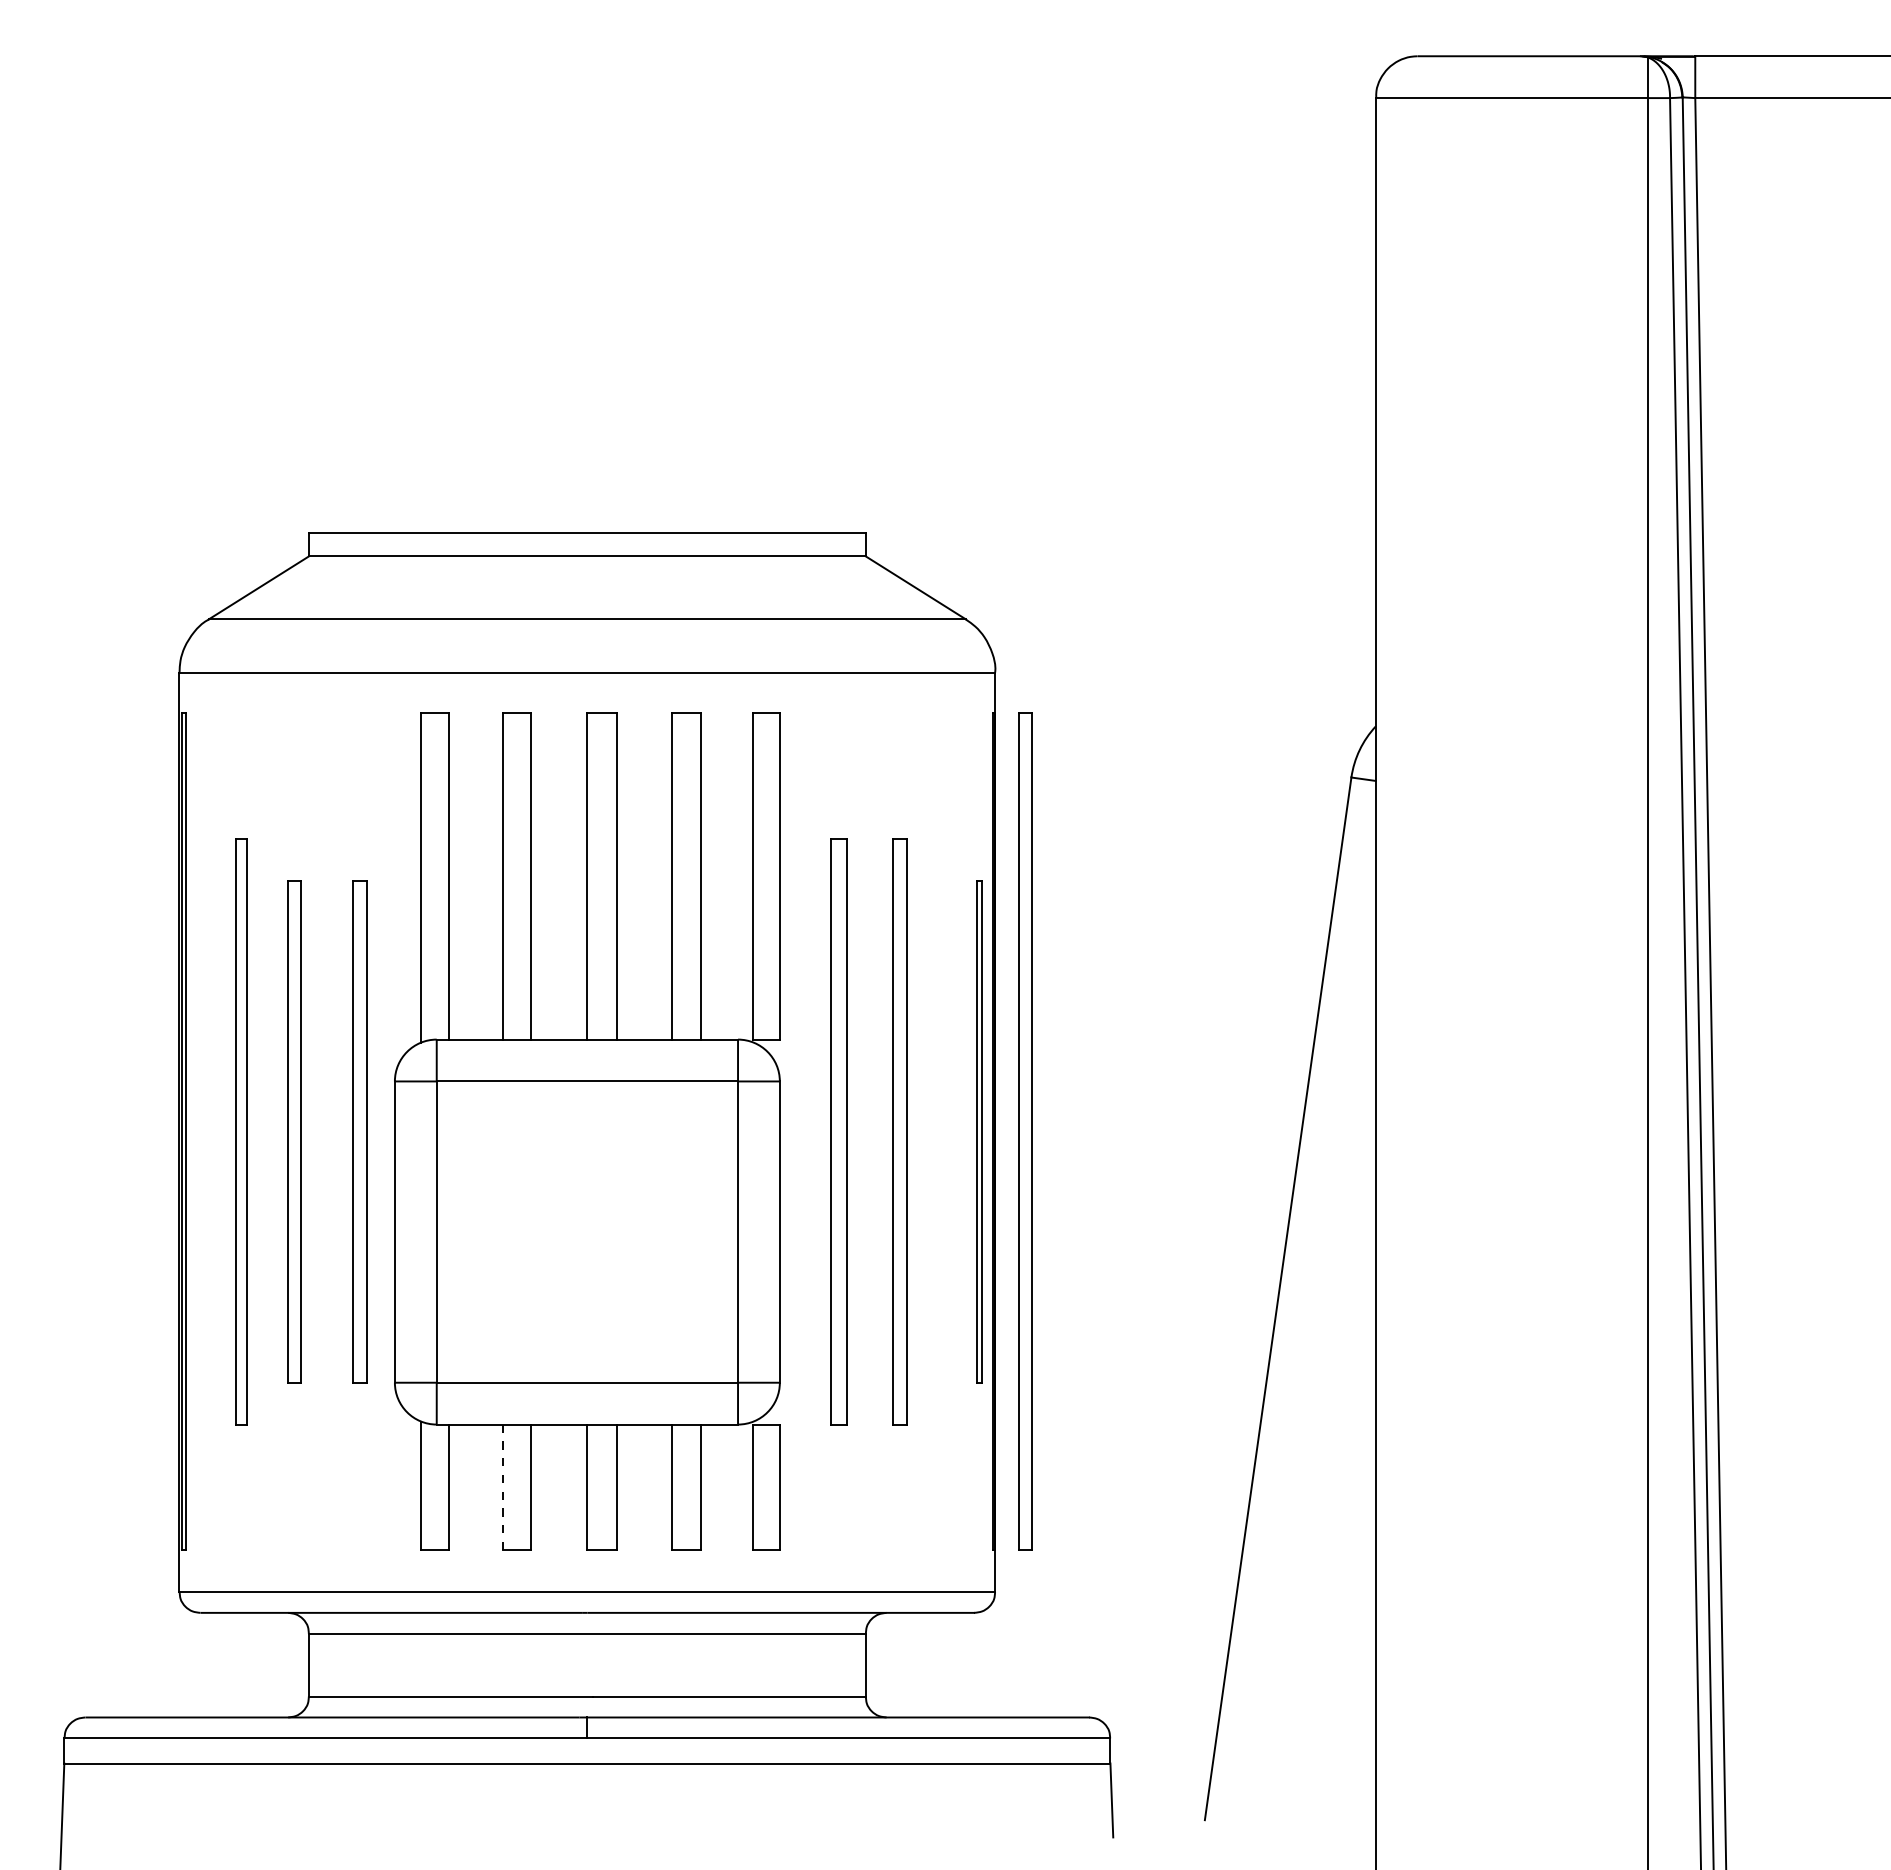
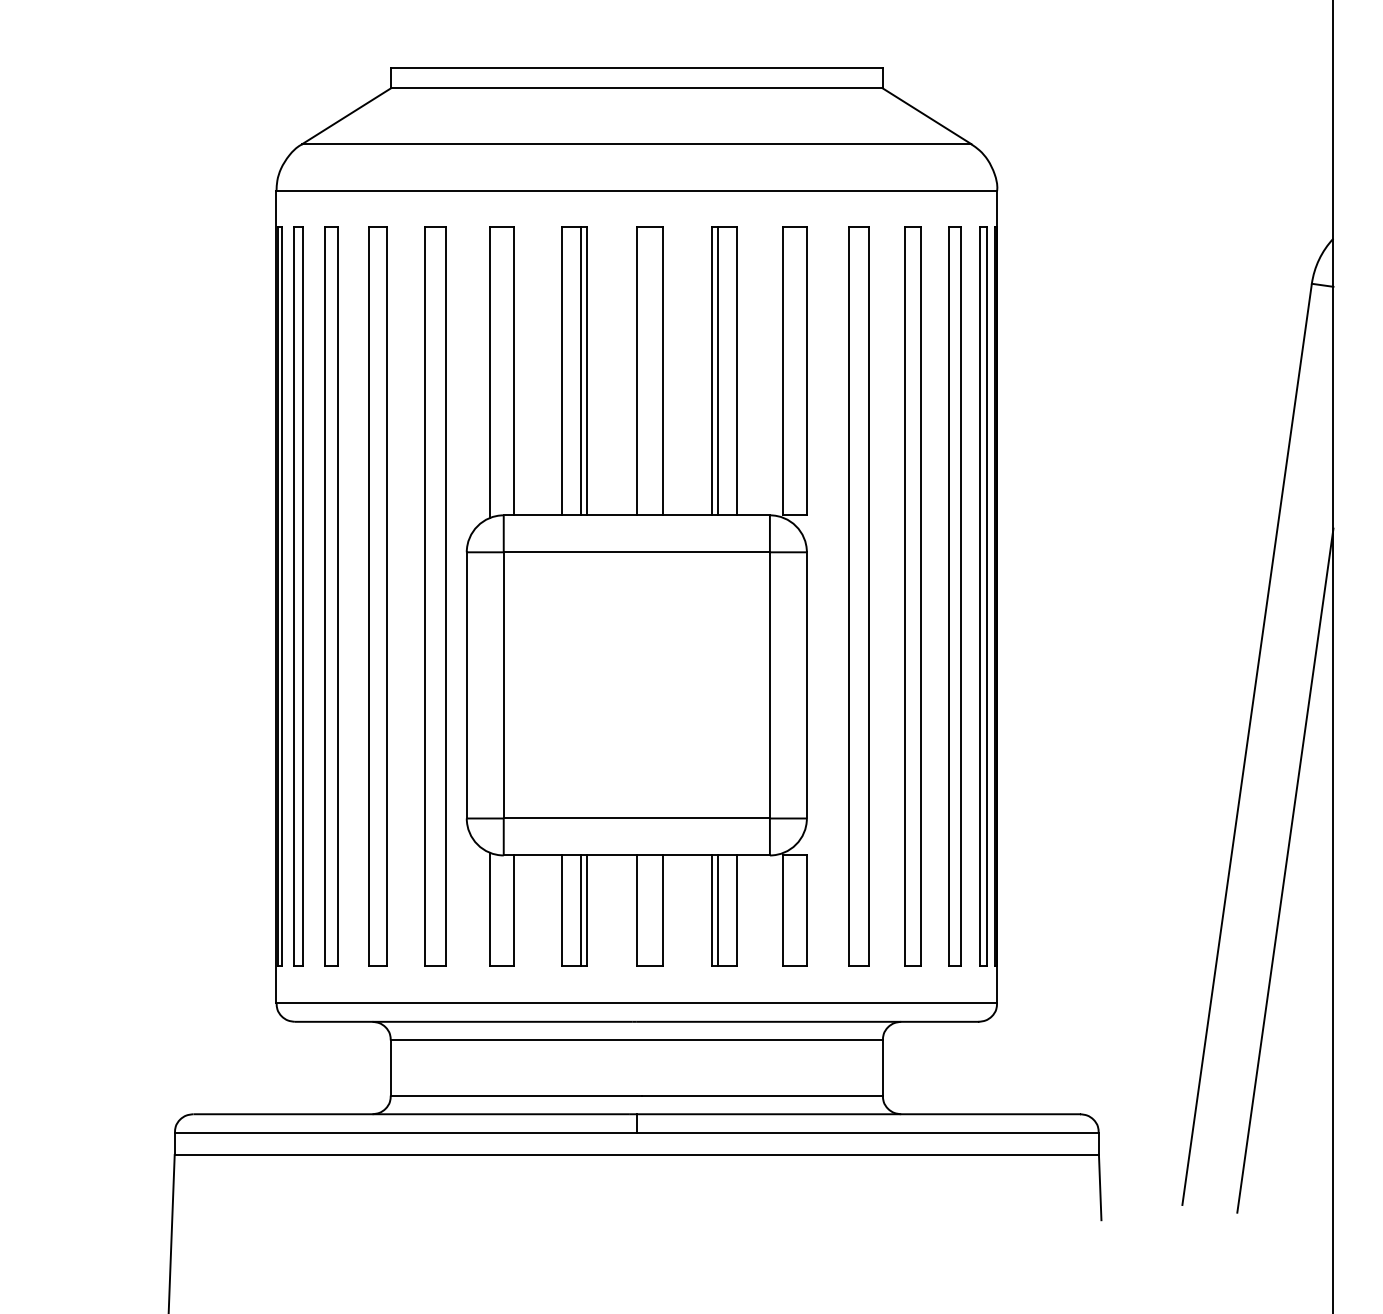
line: (524, 876) -> (581, 371), added
line: (679, 876) -> (718, 371), added
part: (203, 1131) -> (297, 596), added
part: (241, 1131) -> (331, 596), size x1.43
part: (294, 1131) -> (378, 596), size x1.67
part: (359, 1131) -> (435, 596), size x1.67
part: (838, 1131) -> (858, 596), size x1.43
part: (899, 1131) -> (912, 596), size x1.43
part: (978, 1131) -> (982, 596), size x1.67
part: (1025, 1131) -> (955, 596), moved
line: (1321, 1441) -> (1285, 870), added
line: (502, 1487) -> (561, 911), dashed -> solid
line: (524, 1487) -> (581, 911), added
line: (679, 1487) -> (718, 911), added

